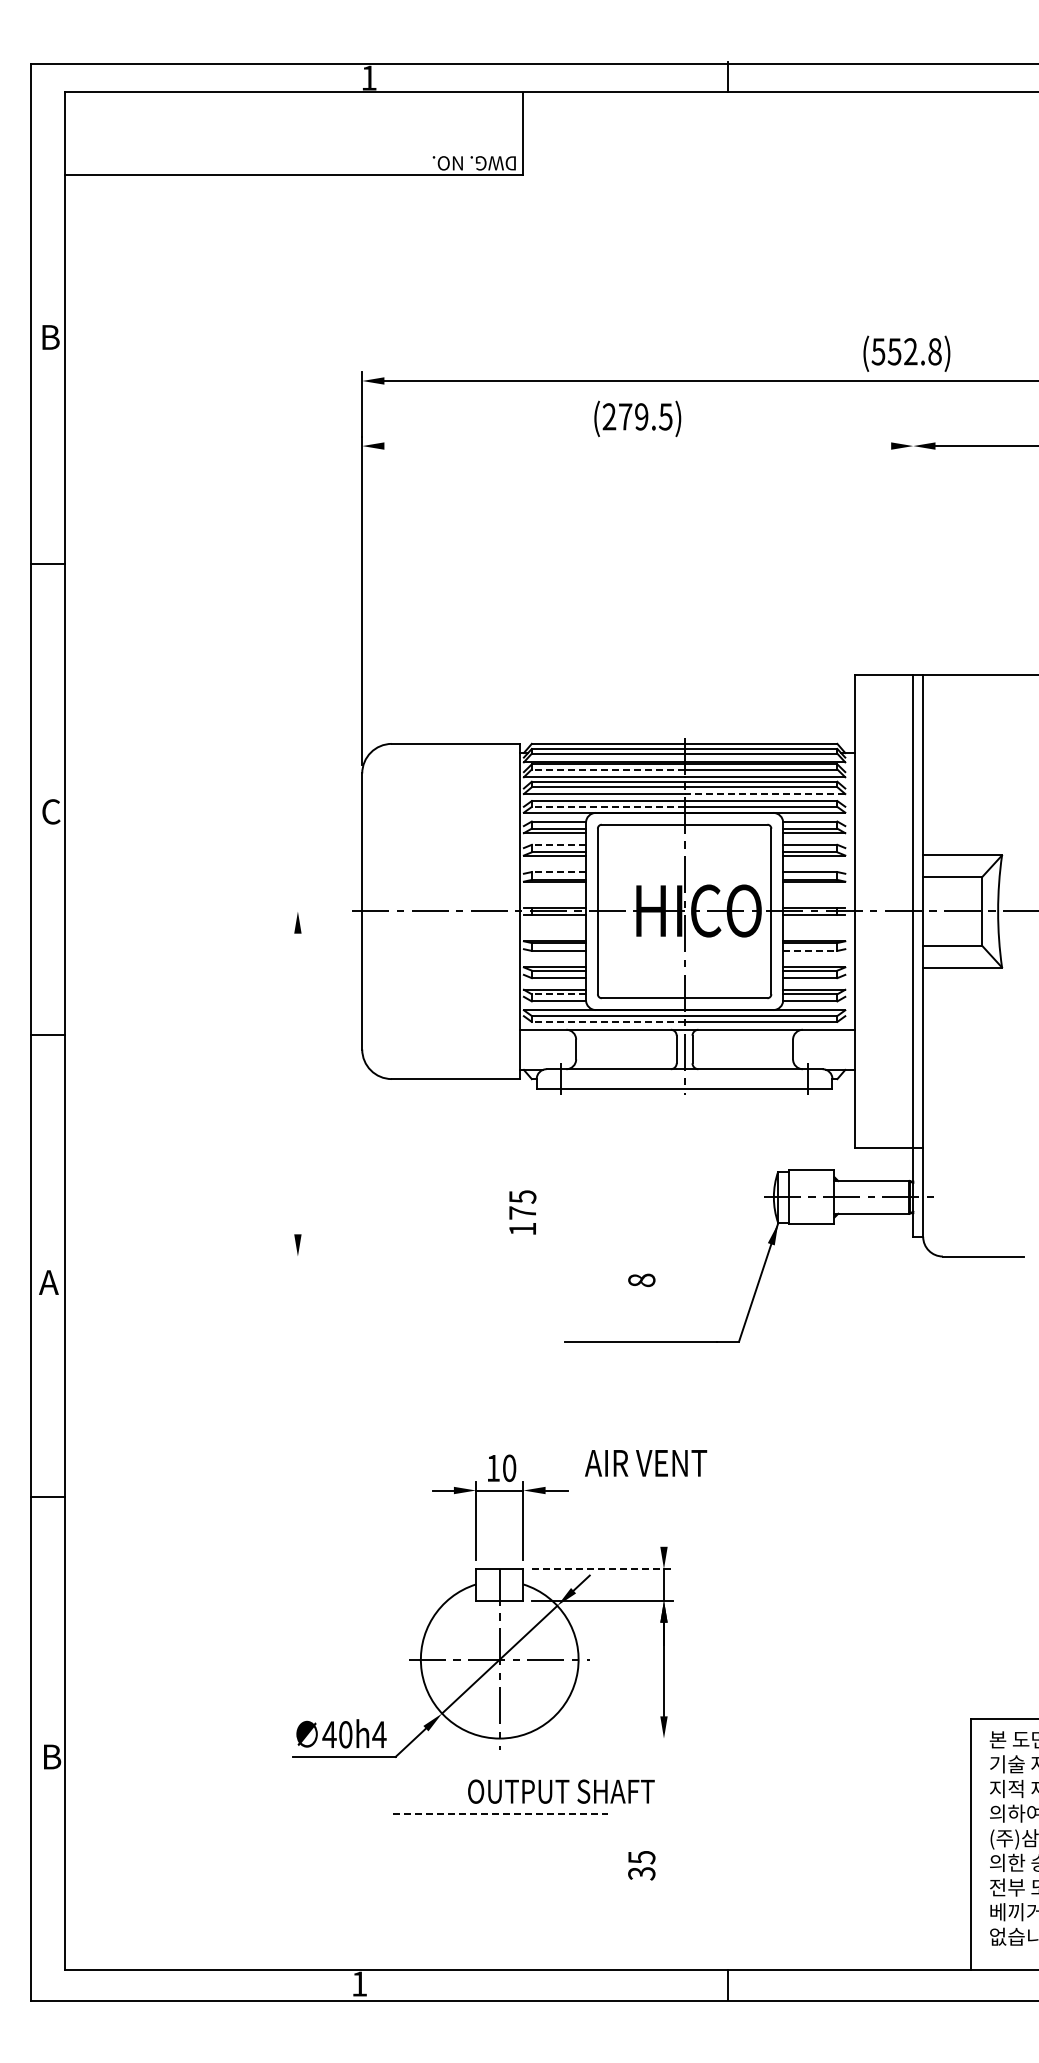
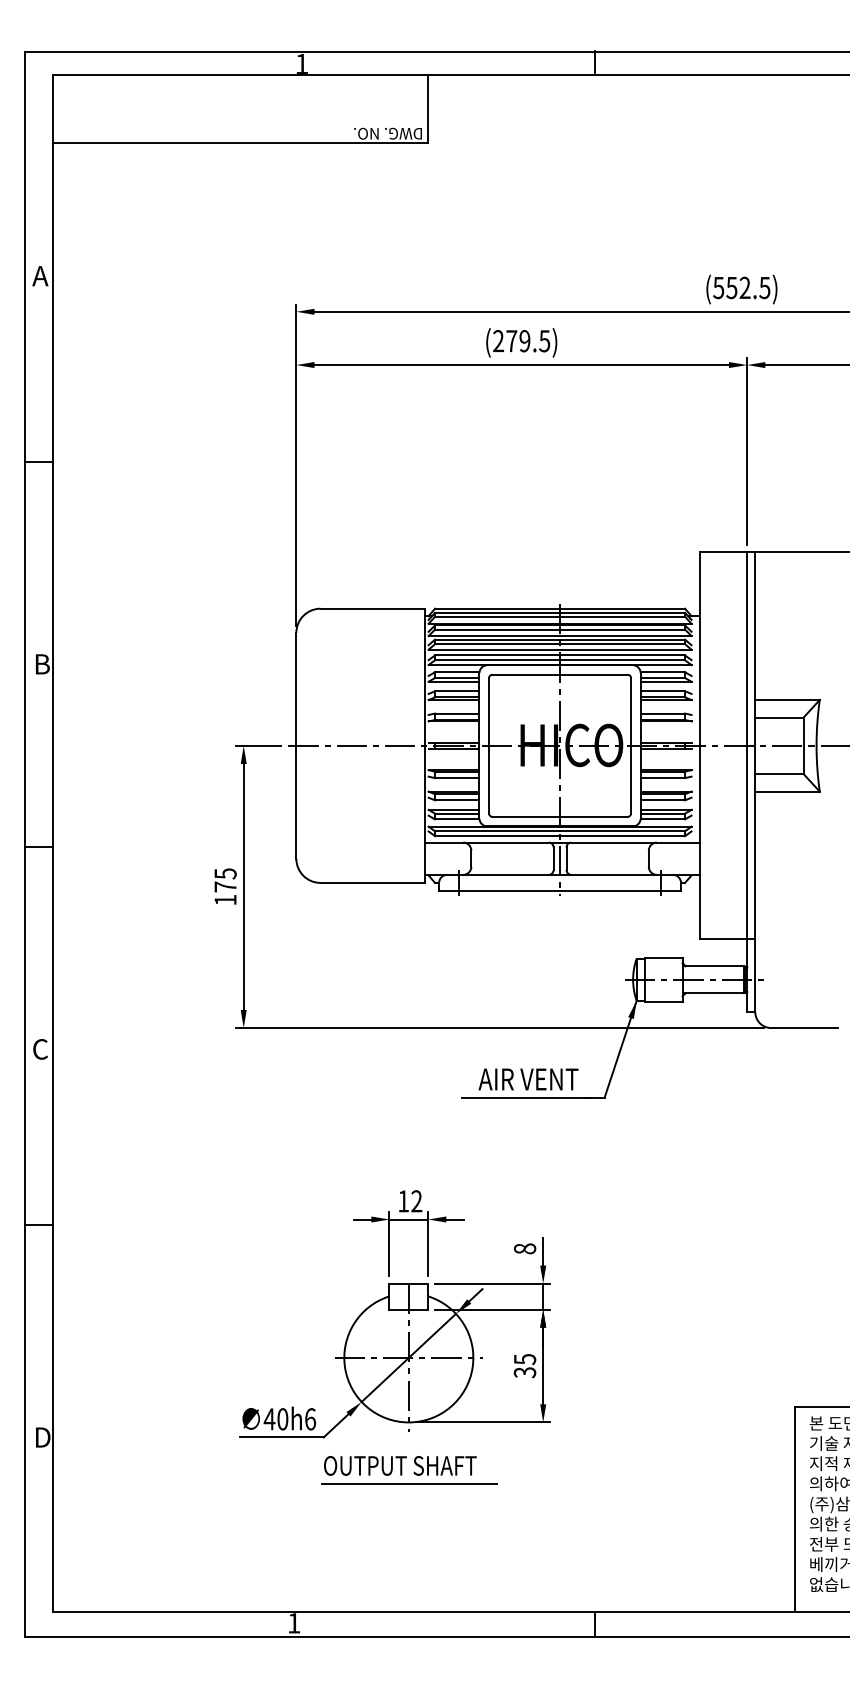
text: (49, 337) -> (40, 276), B -> A
text: (934, 351) -> (764, 287), (552.8) -> (552.5)
line: (637, 446) -> (521, 365), added
line: (913, 551) -> (747, 451), added
line: (607, 769) -> (496, 629), dashed -> solid
line: (764, 794) -> (625, 650), dashed -> solid
line: (607, 806) -> (496, 659), dashed -> solid
text: (51, 811) -> (42, 664), C -> B
line: (558, 844) -> (456, 691), dashed -> solid
line: (558, 872) -> (456, 713), dashed -> solid
line: (316, 911) -> (258, 745), added
line: (810, 950) -> (663, 777), dashed -> solid
line: (558, 994) -> (456, 813), dashed -> solid
line: (607, 1021) -> (496, 835), dashed -> solid
line: (297, 1083) -> (243, 886), added
text: (522, 1212) -> (225, 886), moved
line: (611, 1256) -> (500, 1028), added
text: (641, 1280) -> (524, 1248), moved
text: (48, 1282) -> (39, 1049), A -> C
text: (646, 1463) -> (528, 1079), moved
text: (509, 1468) -> (416, 1201), 10 -> 12
line: (663, 1529) -> (542, 1251), added
line: (603, 1569) -> (493, 1284), dashed -> solid
text: (379, 1734) -> (310, 1419), 40h4 -> 40h6
line: (590, 1738) -> (483, 1422), added
text: (54, 1756) -> (44, 1437), B -> D
text: (561, 1791) -> (400, 1465), moved
line: (500, 1813) -> (409, 1483), dashed -> solid
text: (641, 1865) -> (524, 1365), moved

